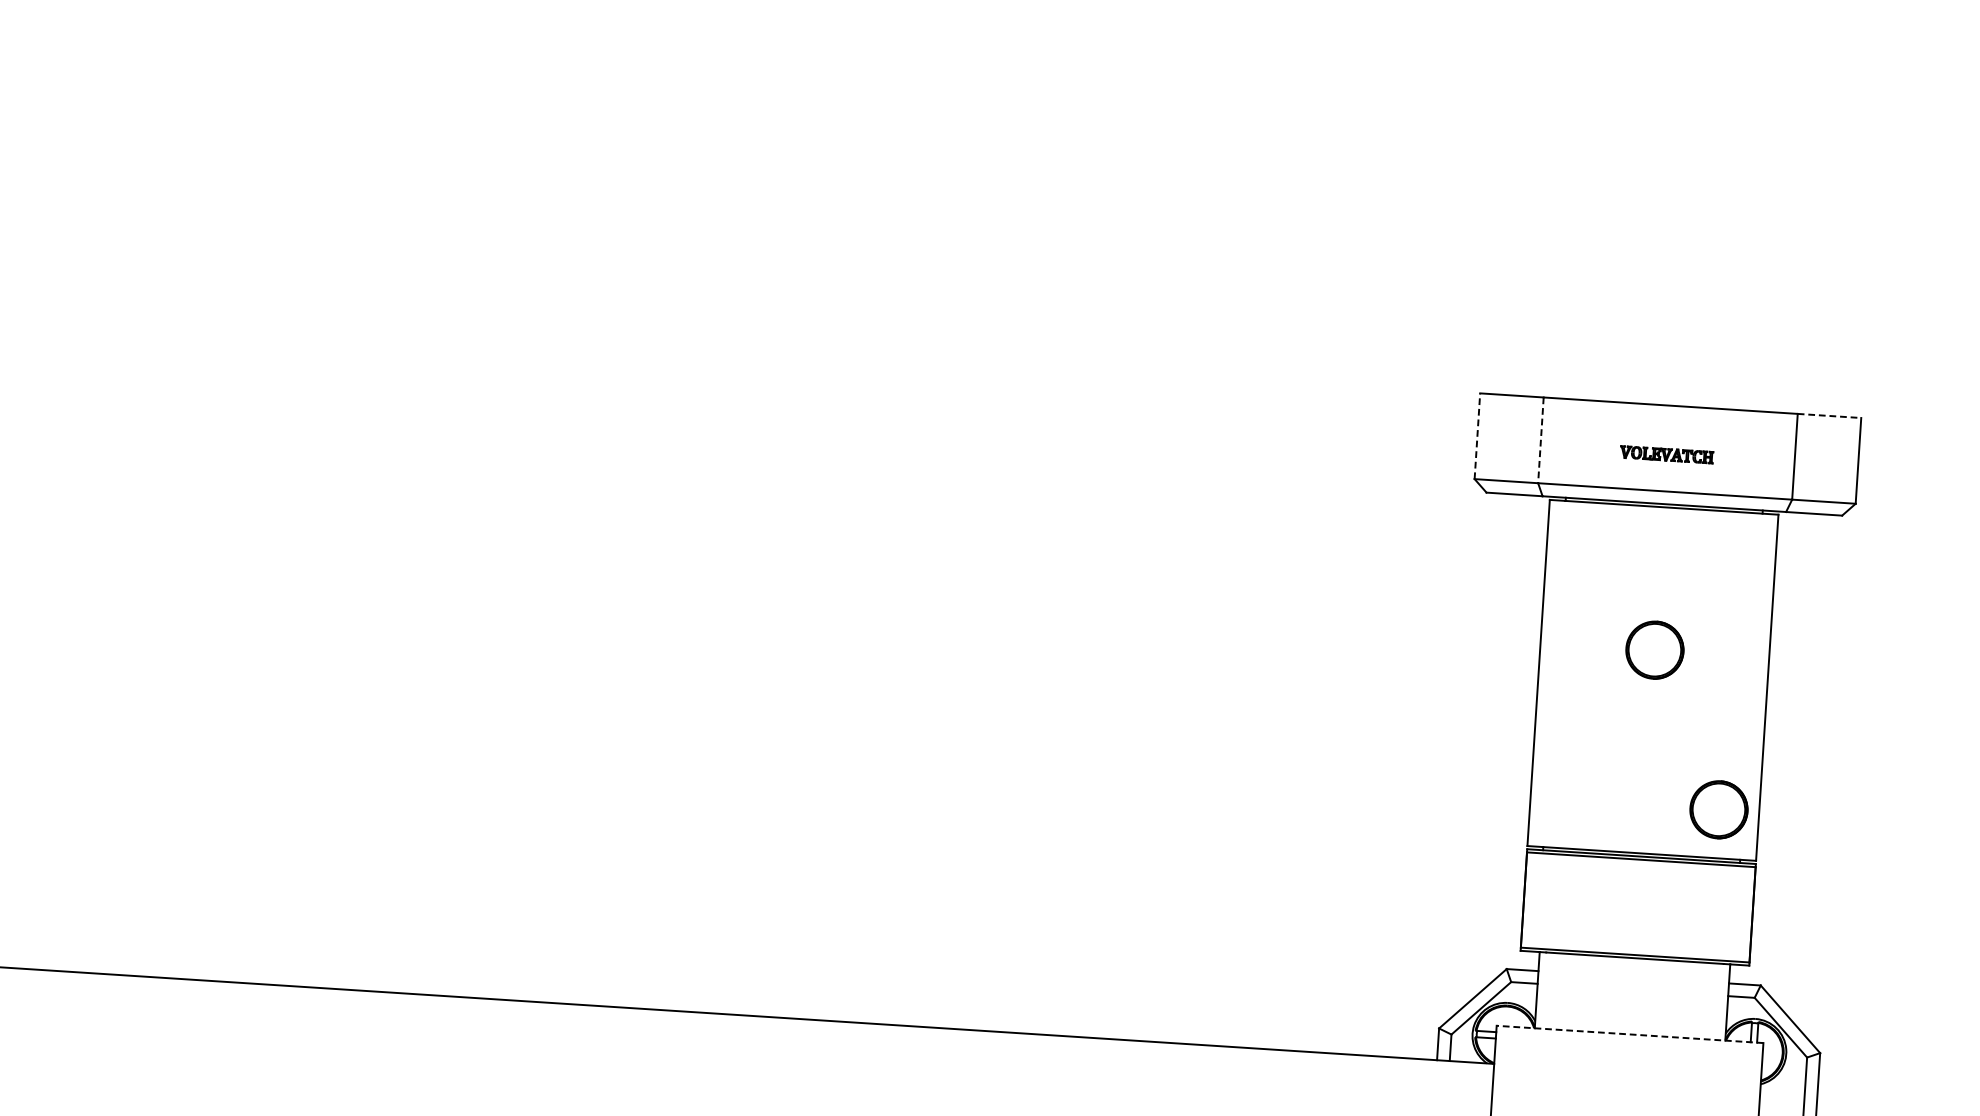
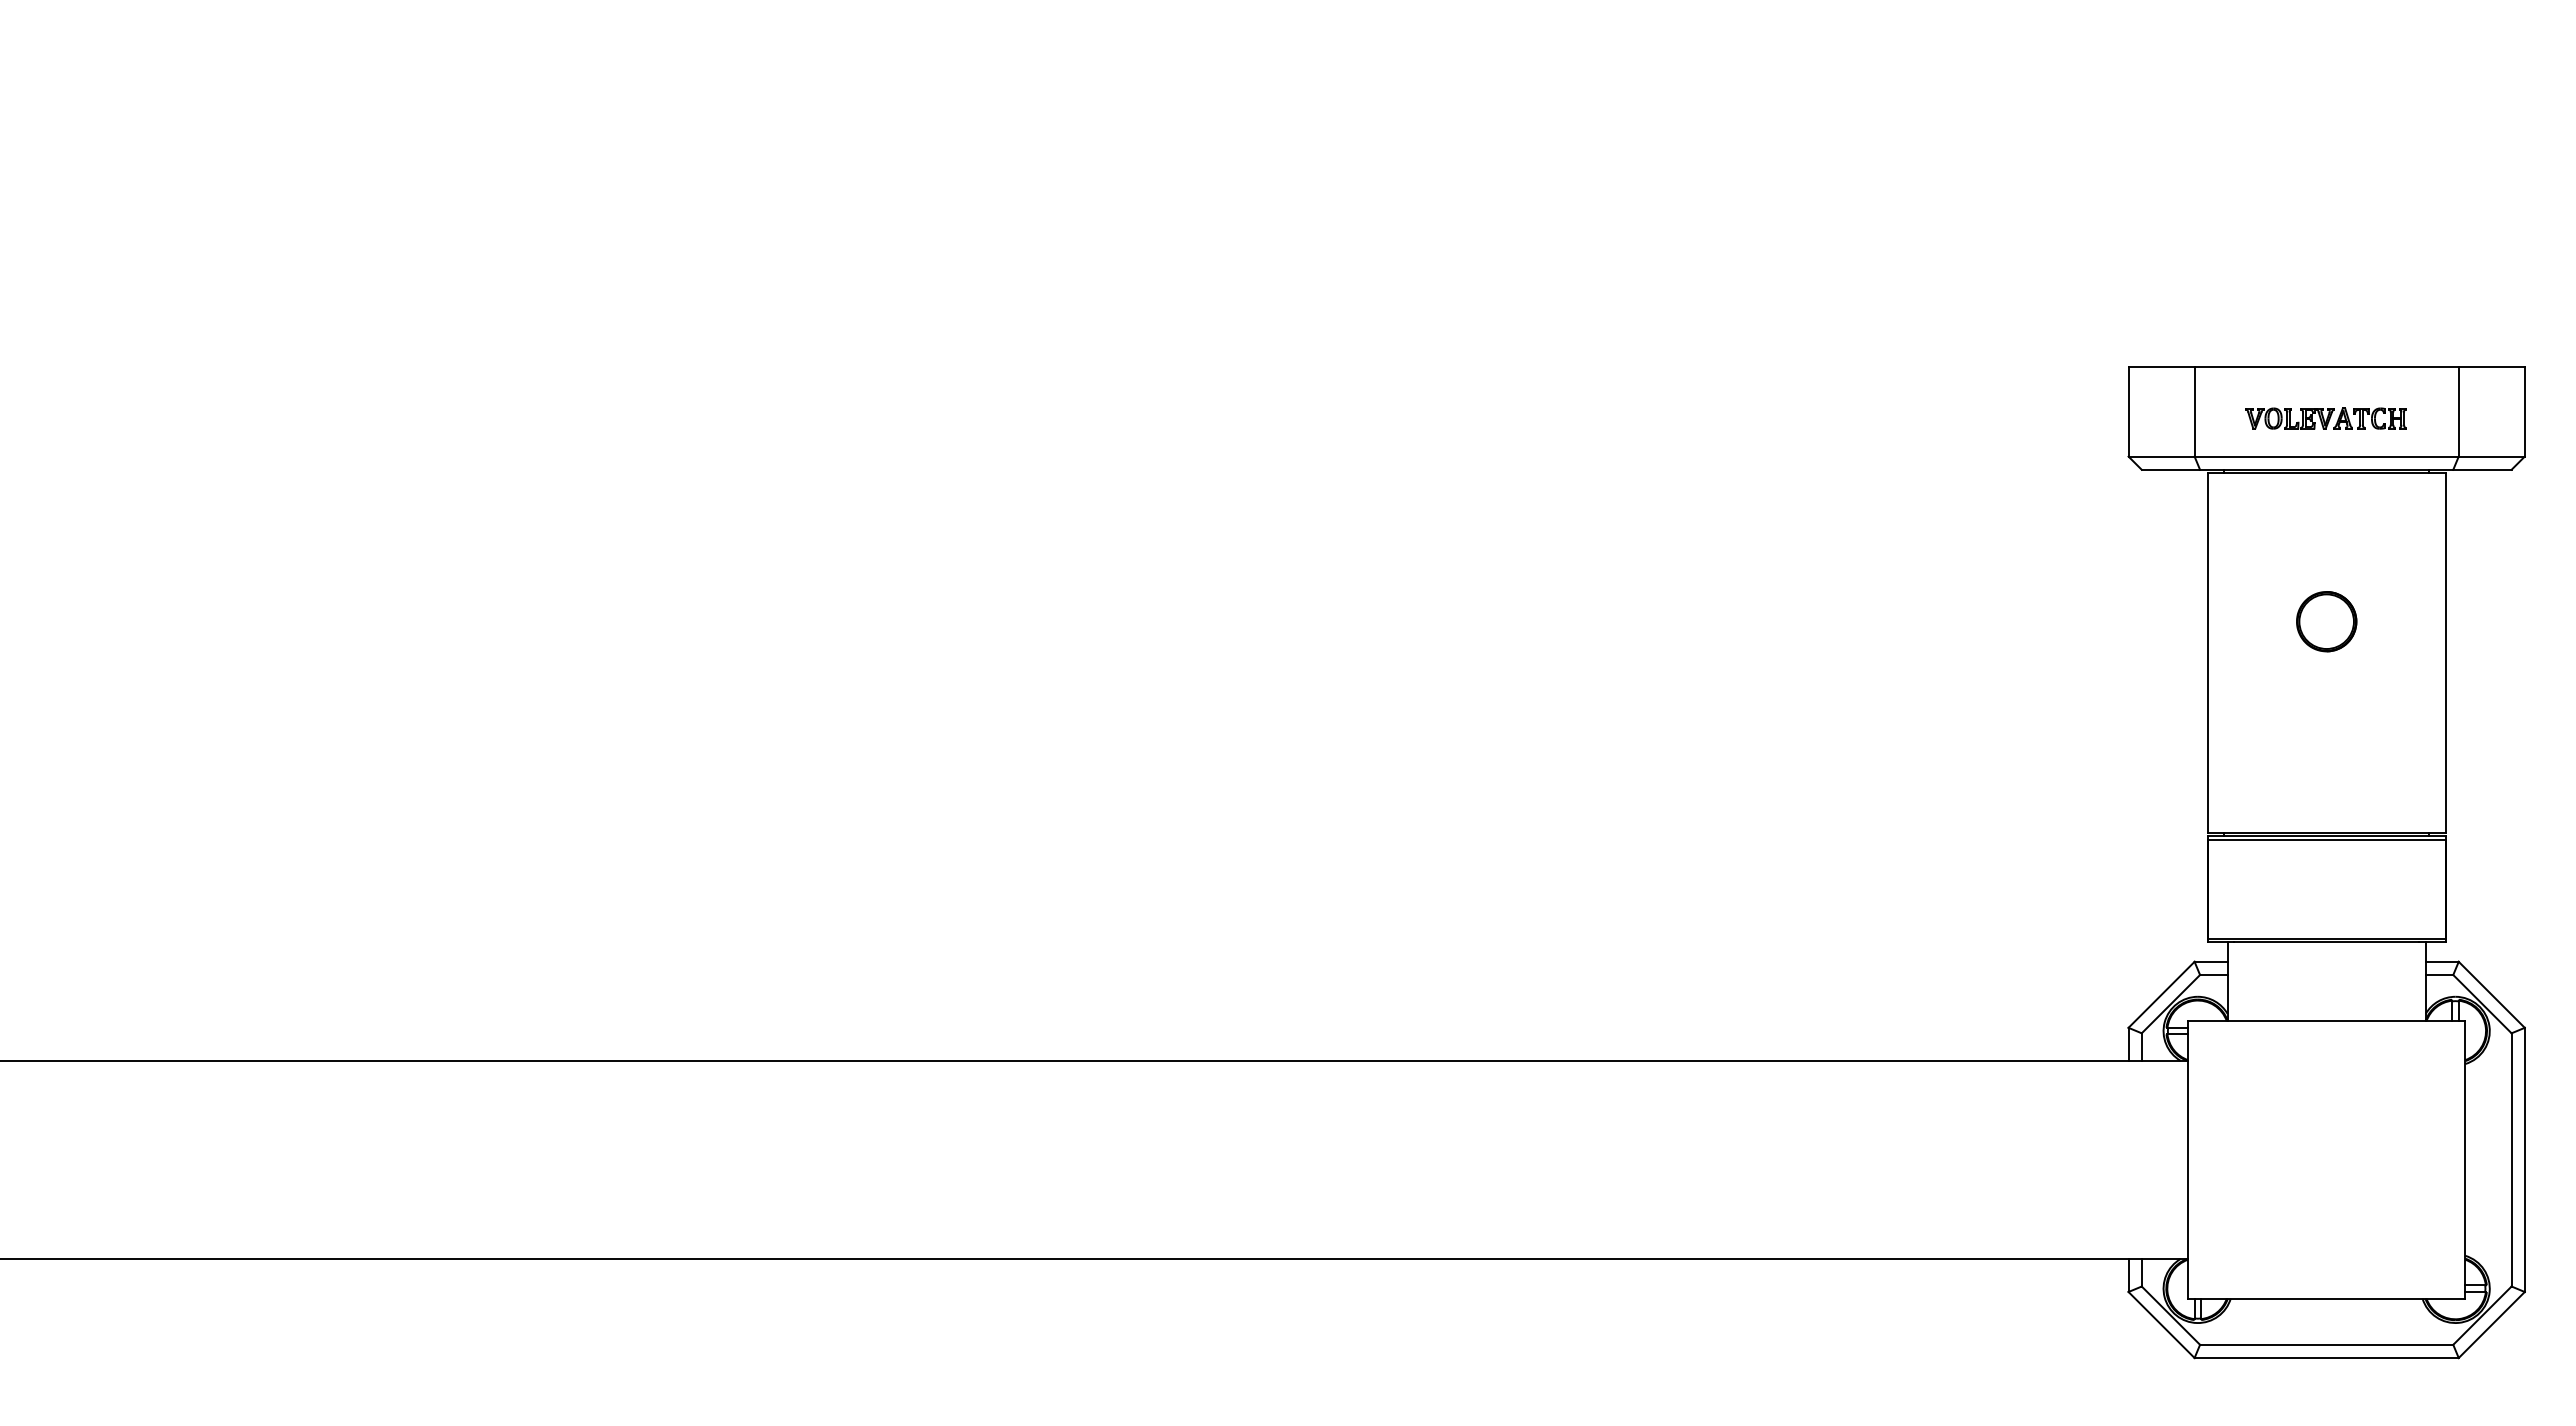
line: (1830, 416) -> (2492, 367), dashed -> solid
line: (1477, 436) -> (2128, 412), dashed -> solid
line: (1540, 440) -> (2194, 412), dashed -> solid
part: (1666, 454) -> (2325, 418), size x1.67
part: (1718, 809) -> (2403, 782), removed
line: (1629, 1034) -> (2326, 1021), dashed -> solid

